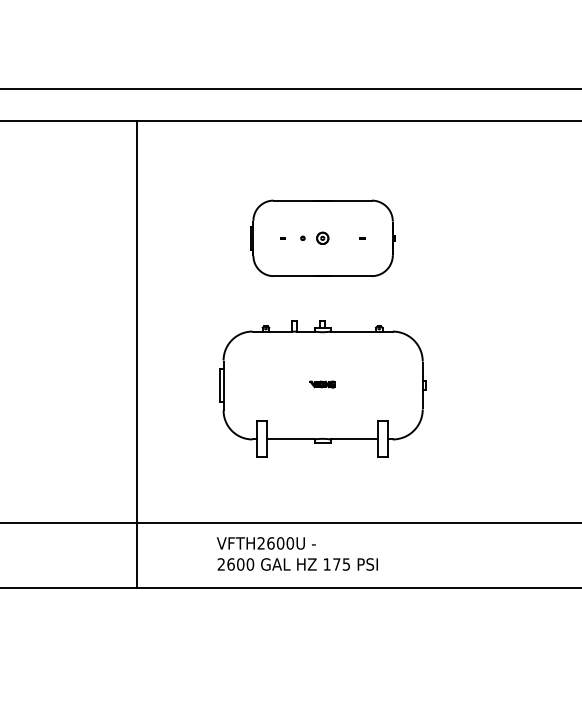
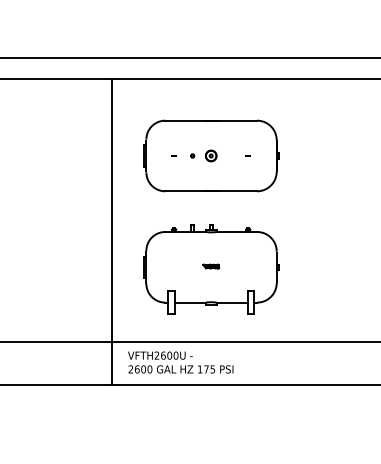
part: (323, 237) -> (211, 155), size x1.43
line: (136, 353) -> (111, 231), moved
part: (323, 388) -> (211, 269), moved
text: (297, 553) -> (180, 362), moved

